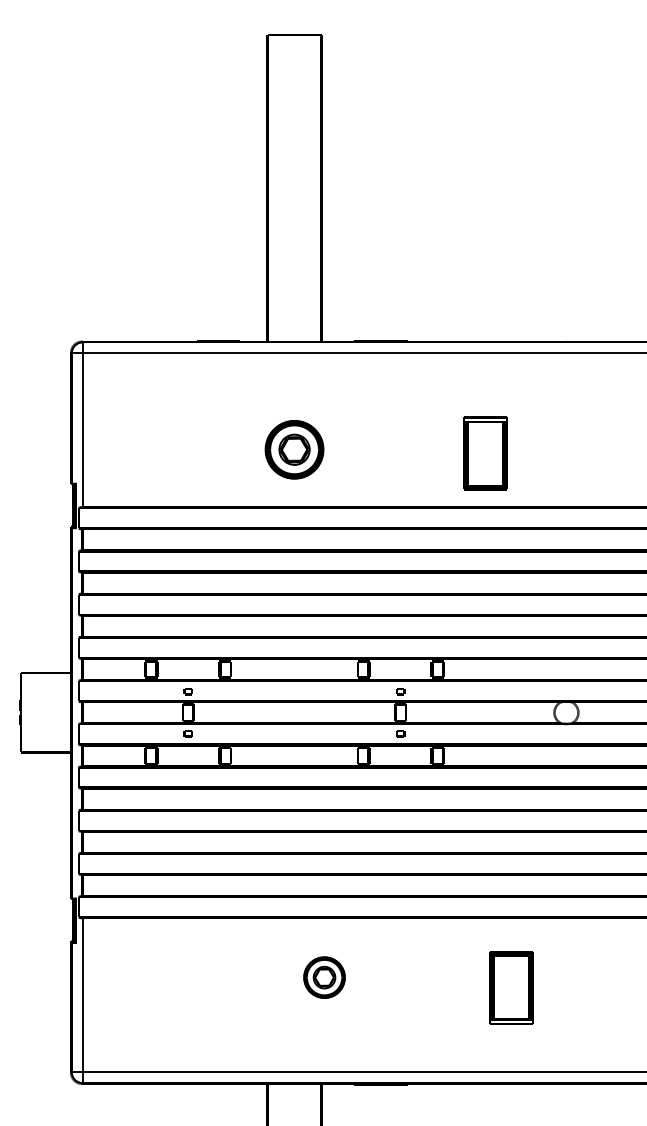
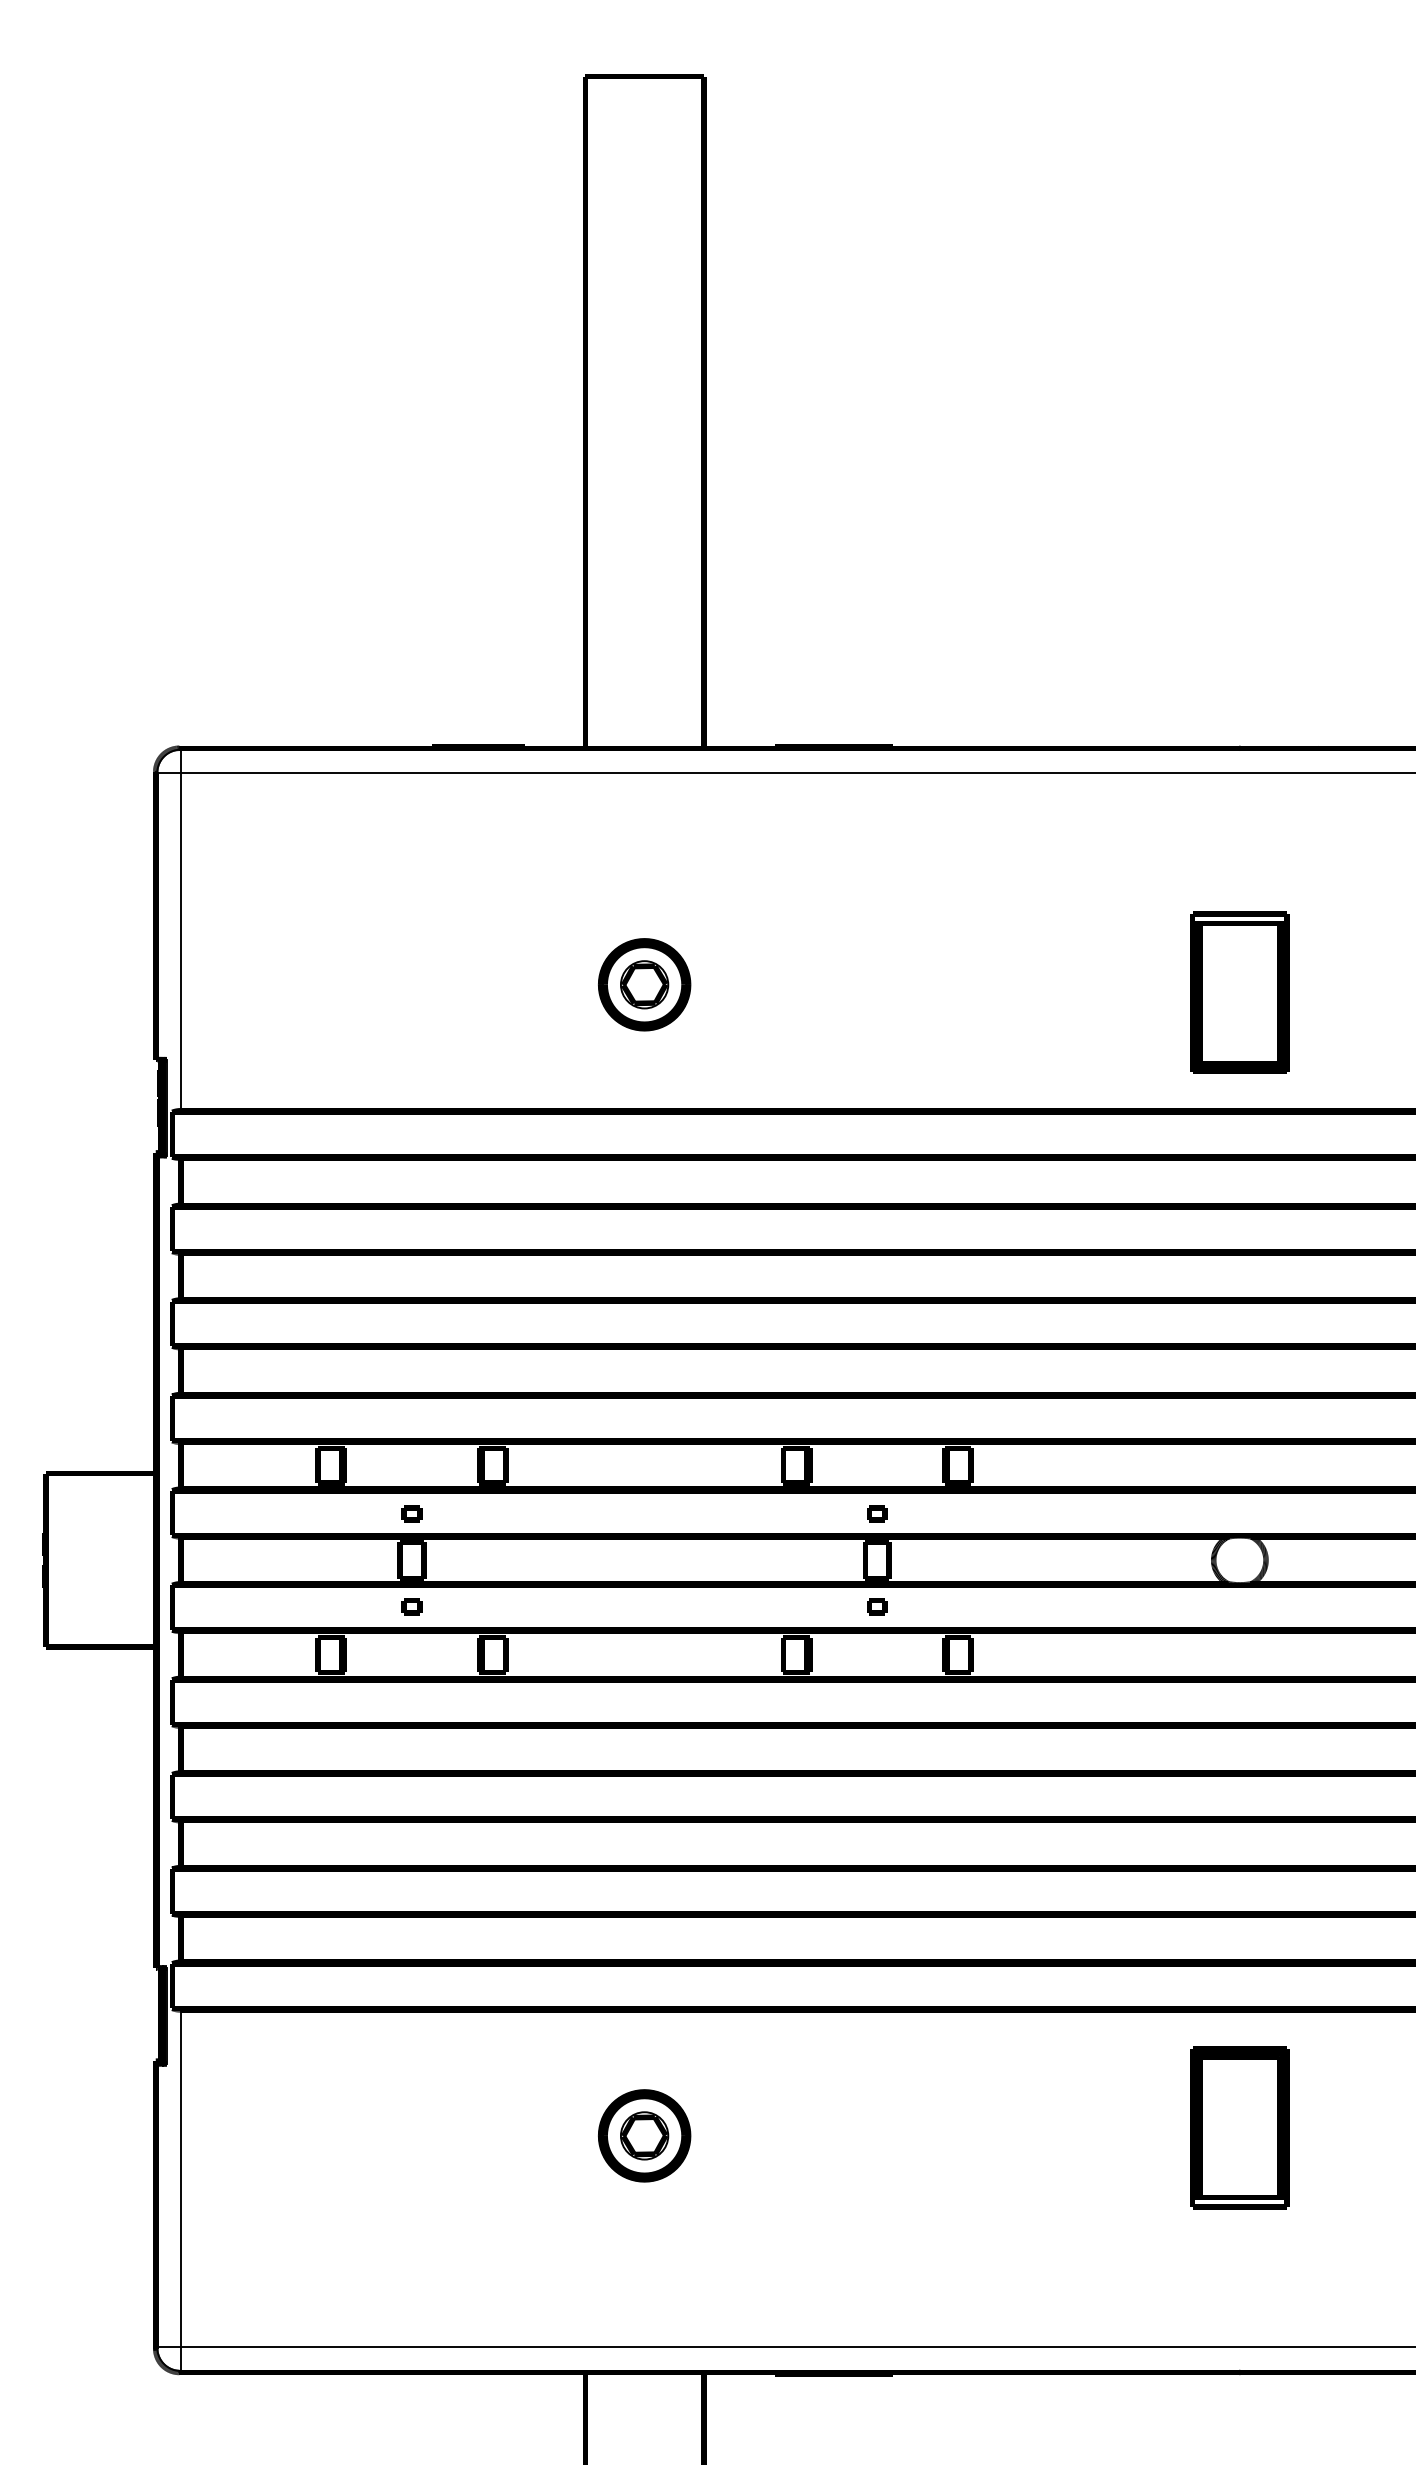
part: (294, 449) -> (644, 984), size x0.71
part: (485, 453) -> (1239, 992), moved
part: (324, 977) -> (644, 2135), moved
part: (511, 987) -> (1239, 2126), moved

